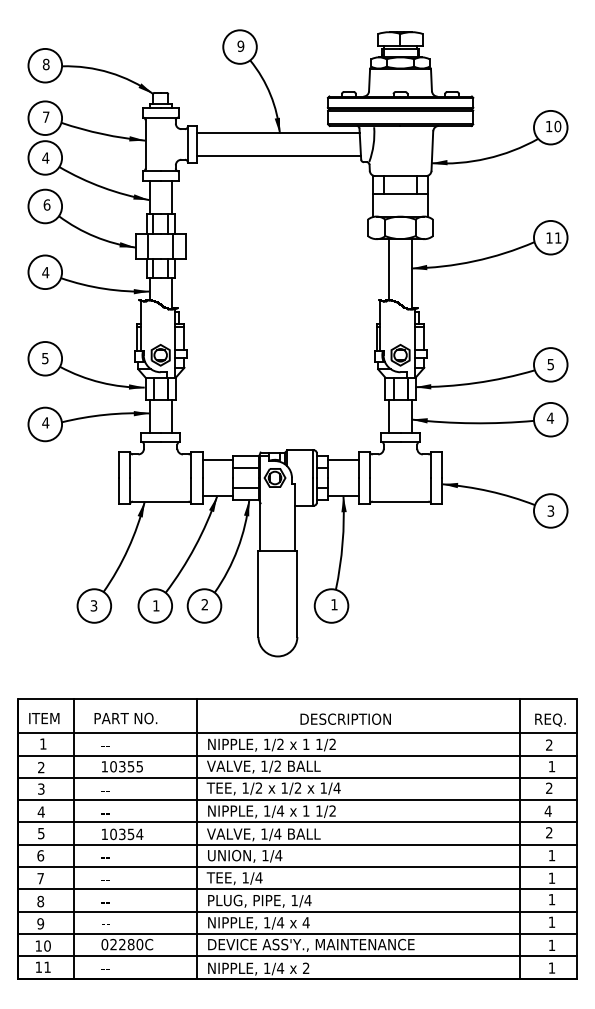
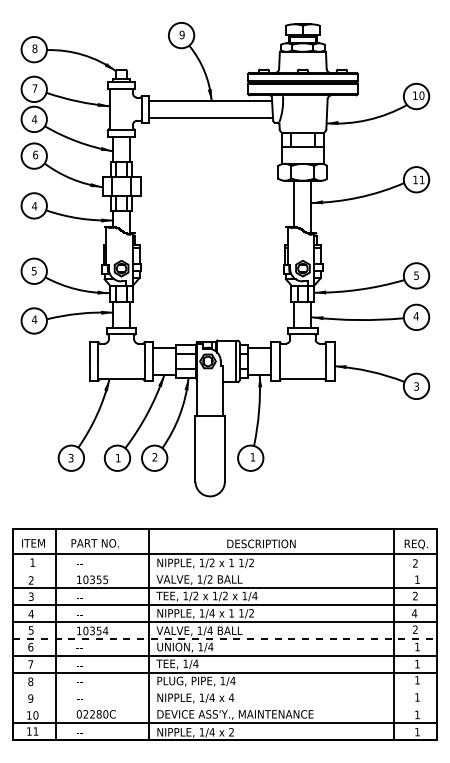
line: (296, 755) -> (224, 571), removed
line: (296, 844) -> (224, 638), solid -> dashed
line: (296, 911) -> (224, 689), removed
line: (296, 934) -> (224, 706), removed

